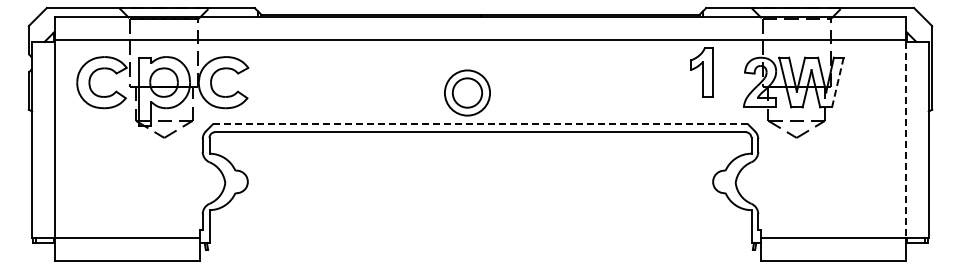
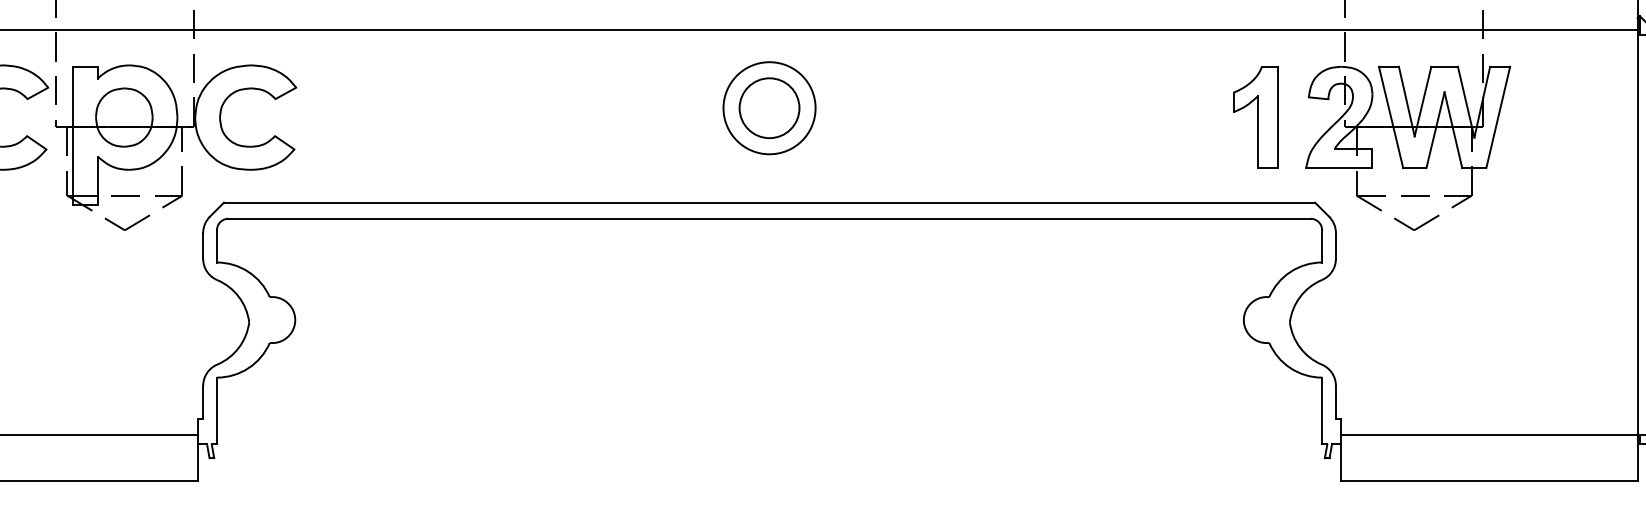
part: (701, 72) -> (1254, 117), moved
line: (837, 82) -> (1497, 117), dashed -> solid
part: (467, 92) -> (769, 107), moved
line: (480, 124) -> (769, 202), dashed -> solid
line: (906, 140) -> (1638, 235), dashed -> solid

